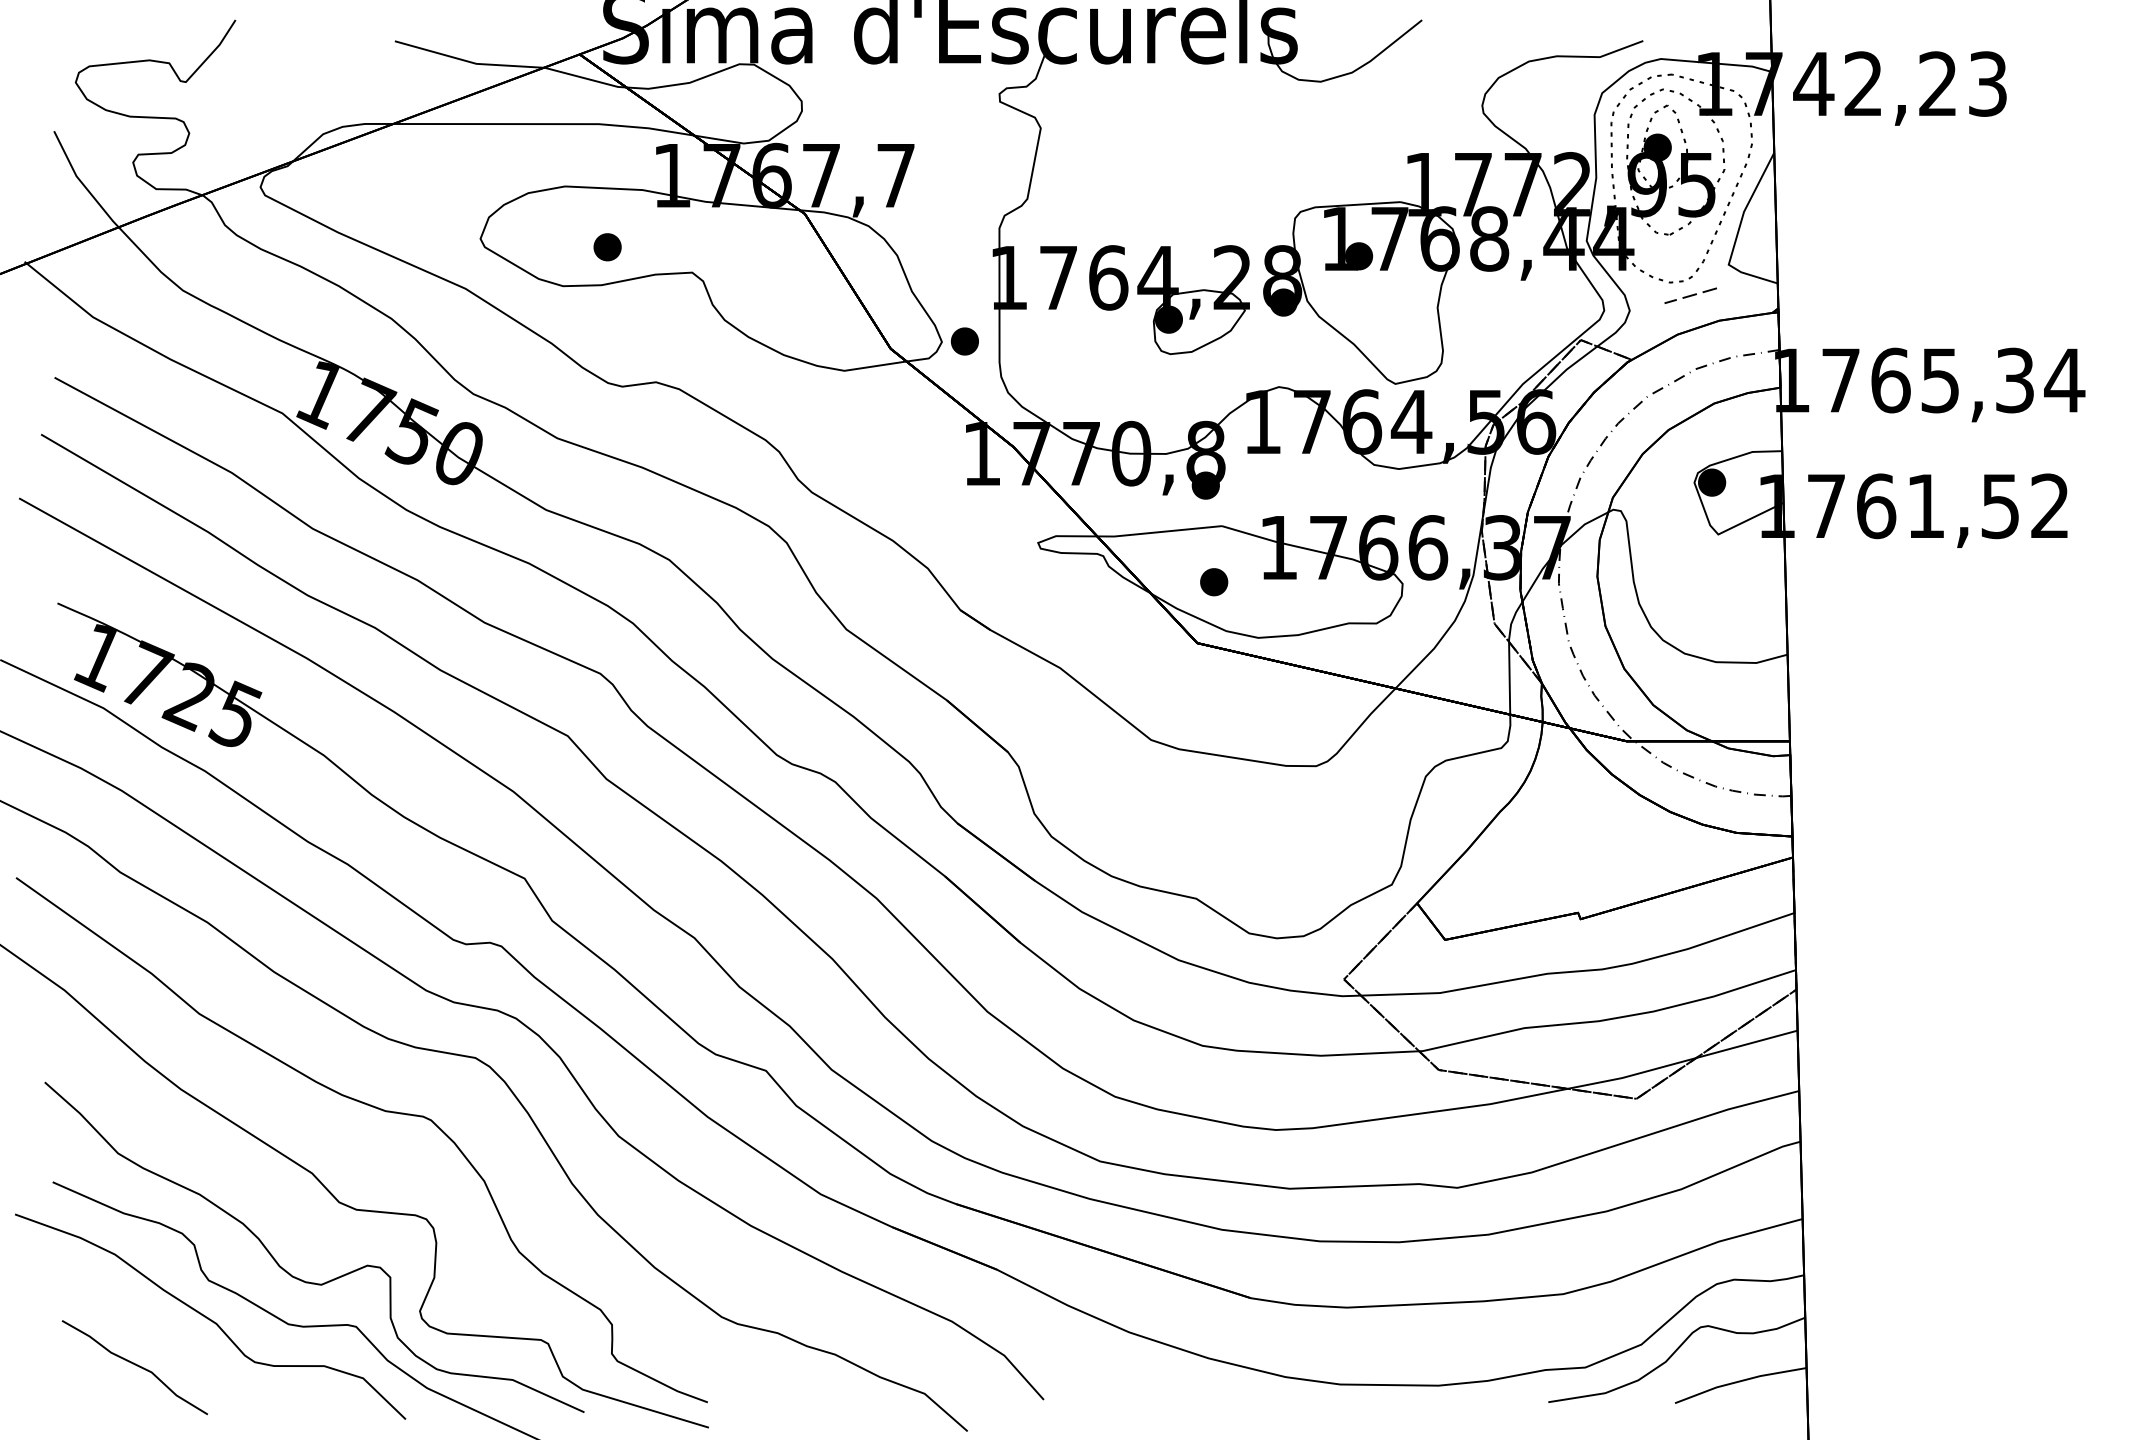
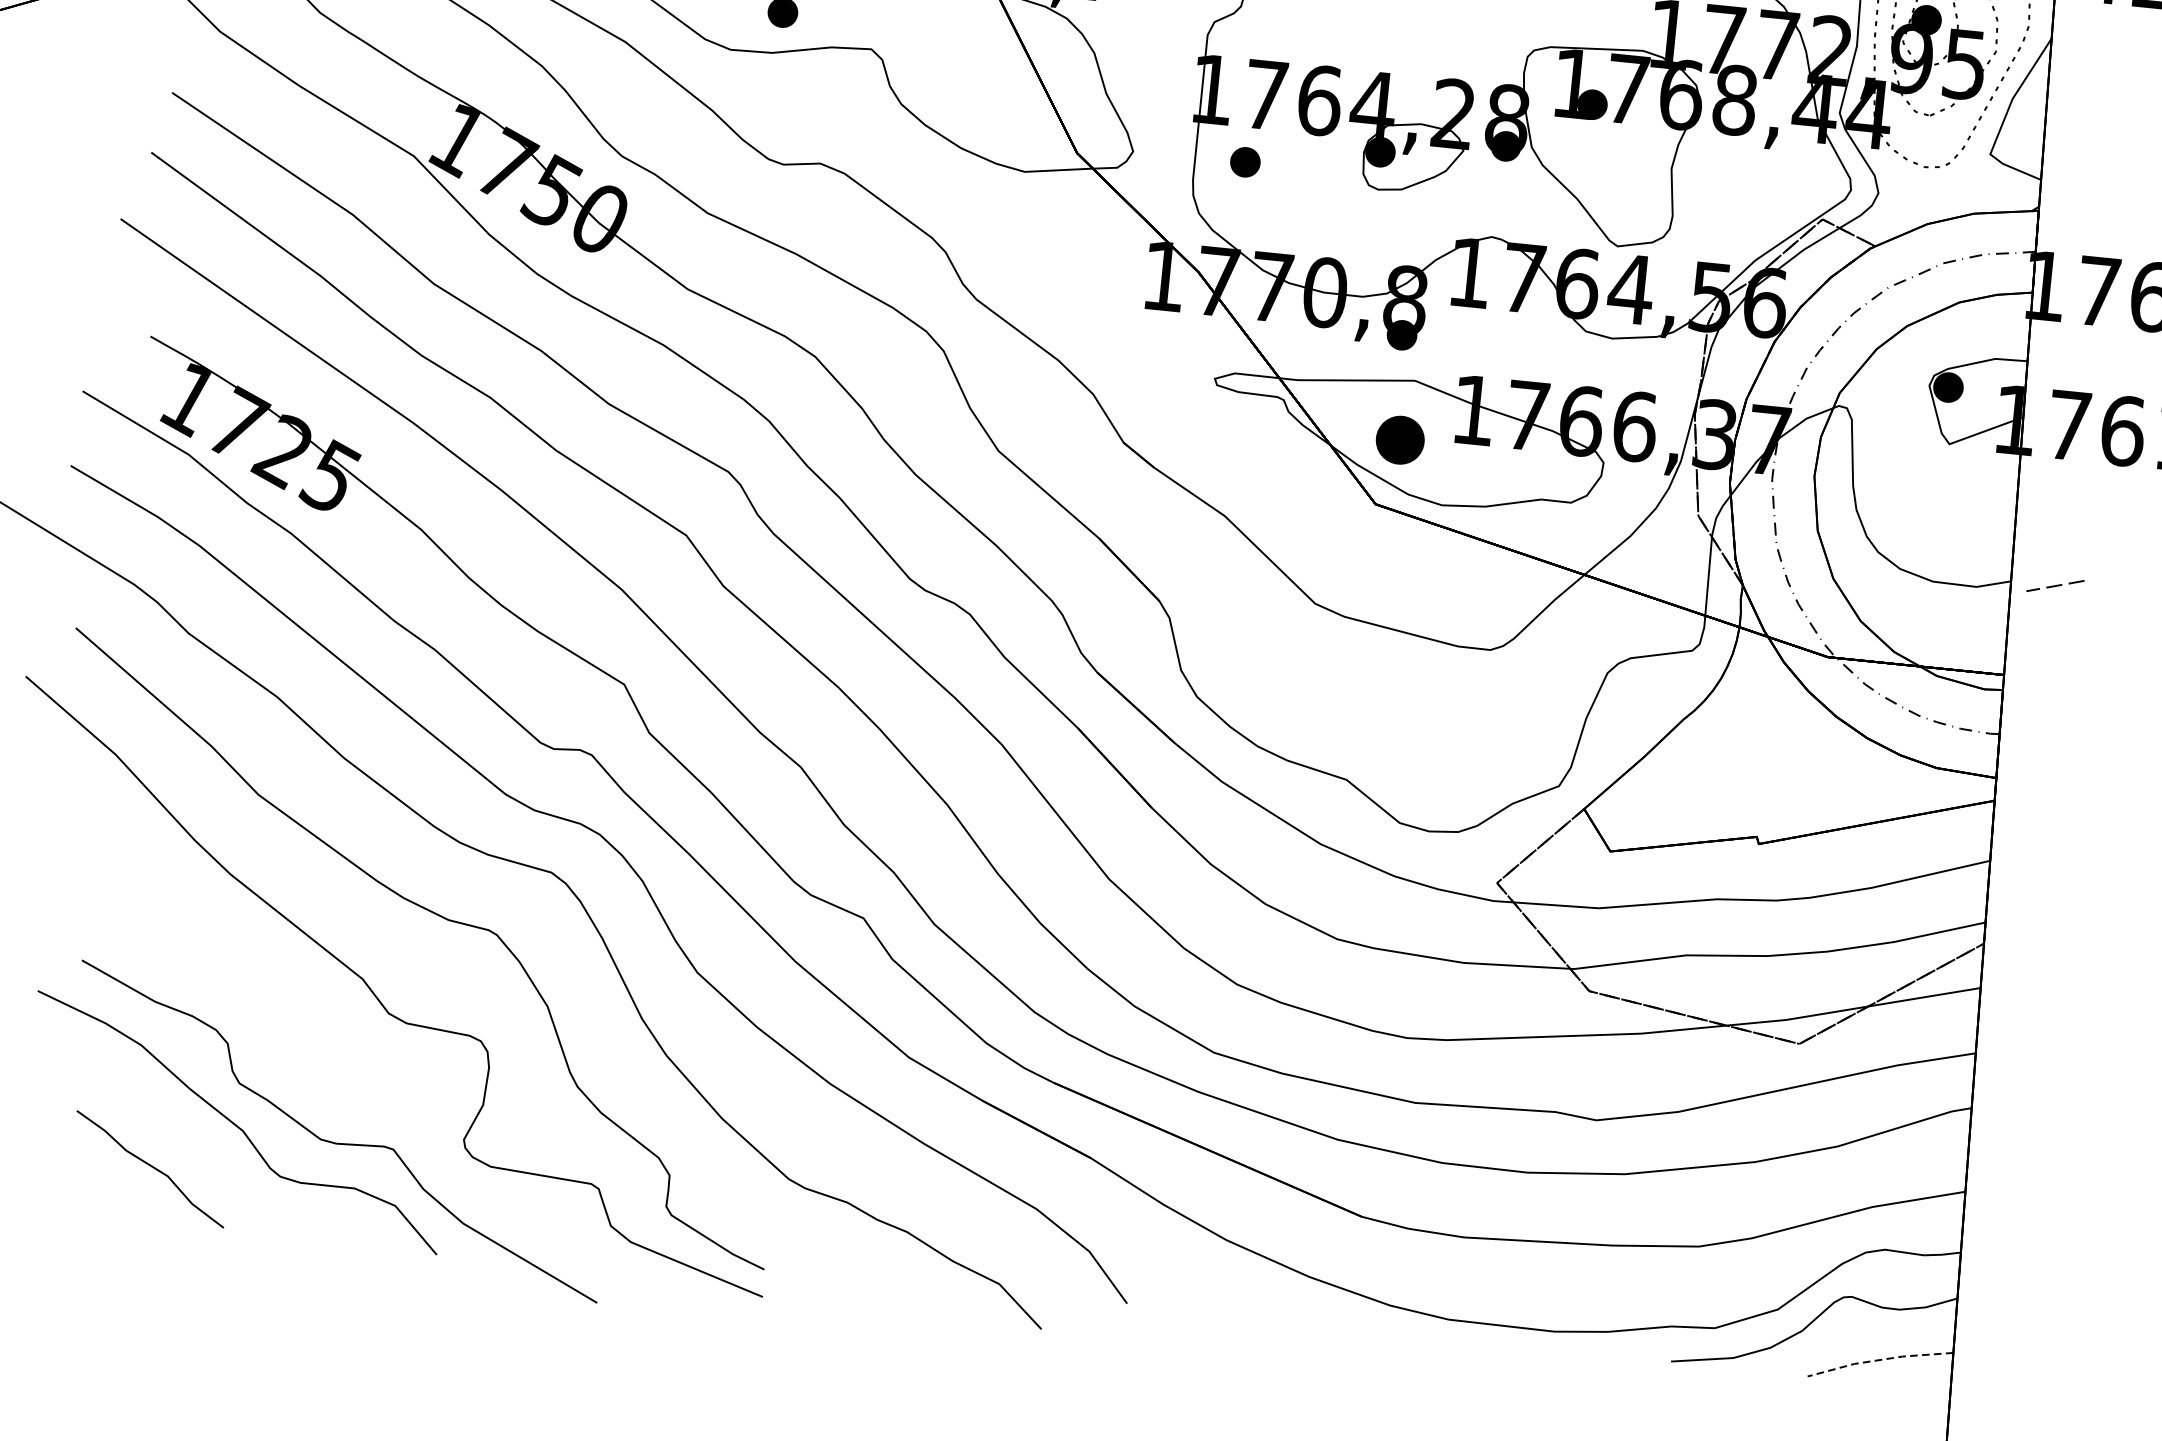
line: (1690, 295) -> (2055, 585), moved
part: (964, 341) -> (1244, 162), moved
part: (1214, 582) -> (1400, 440), size x1.6
curve: (302, 1279) -> (340, 1092), removed
line: (1739, 1381) -> (1879, 1360), solid -> dashed

